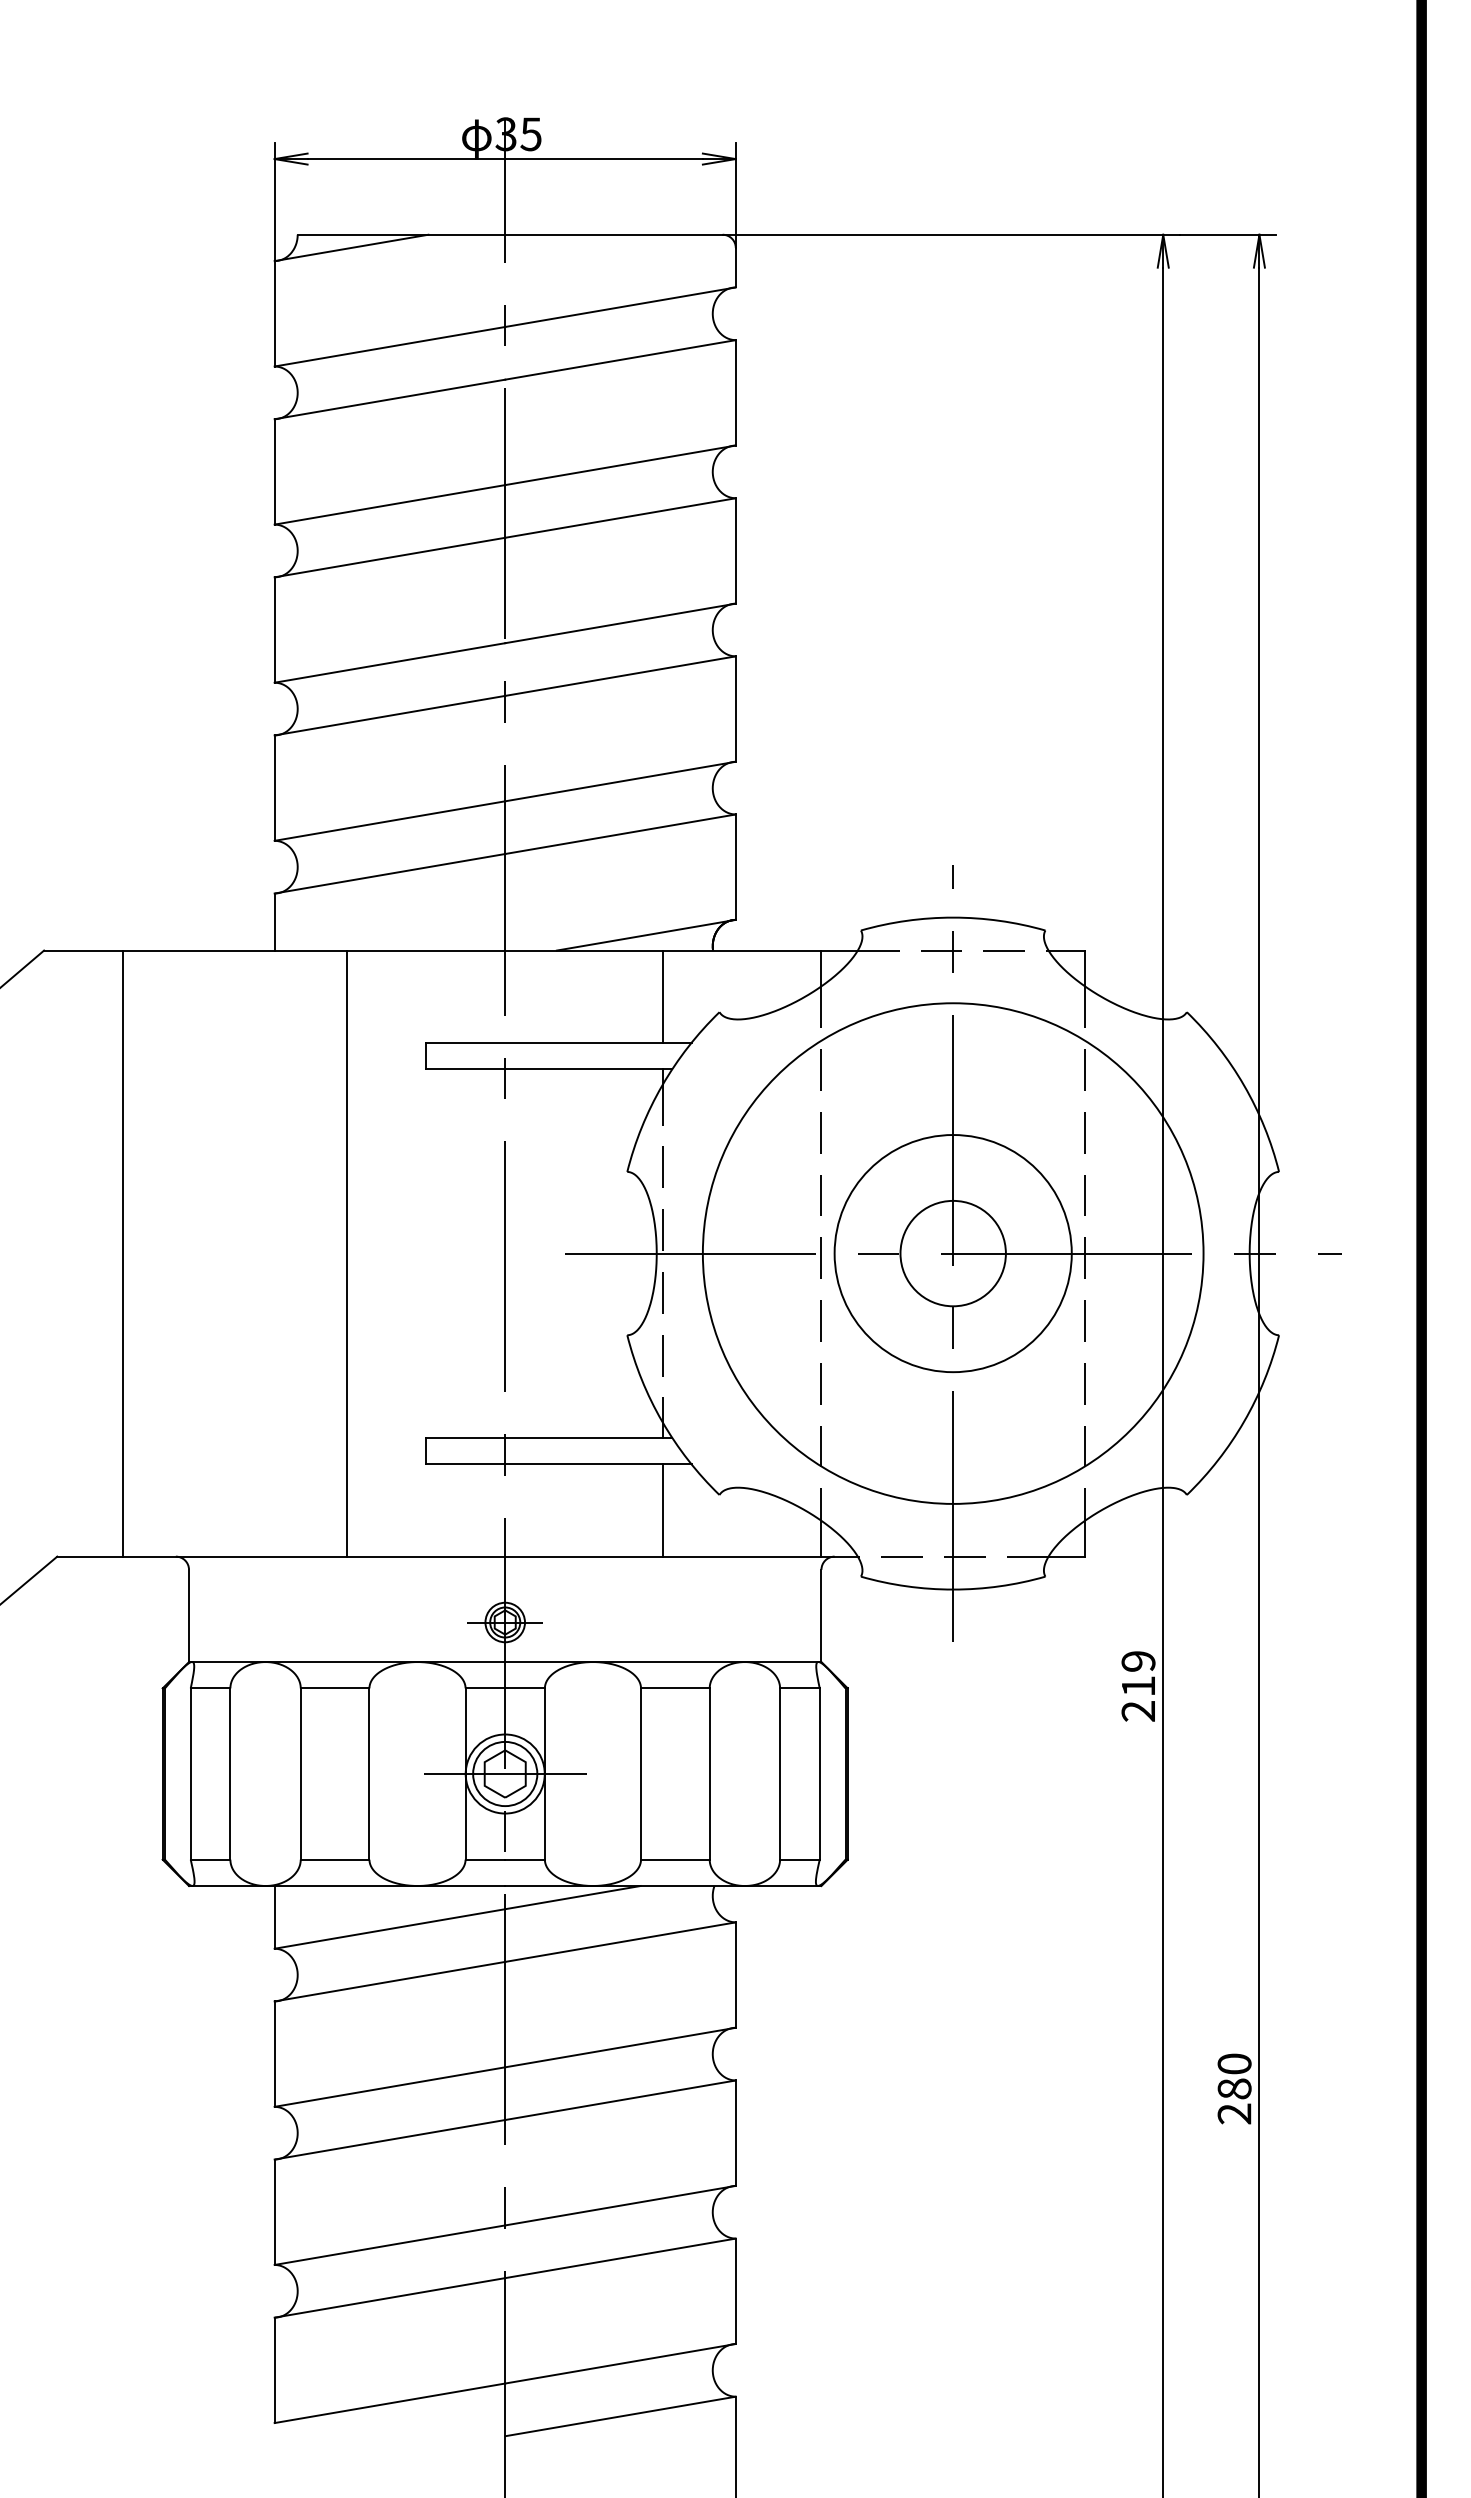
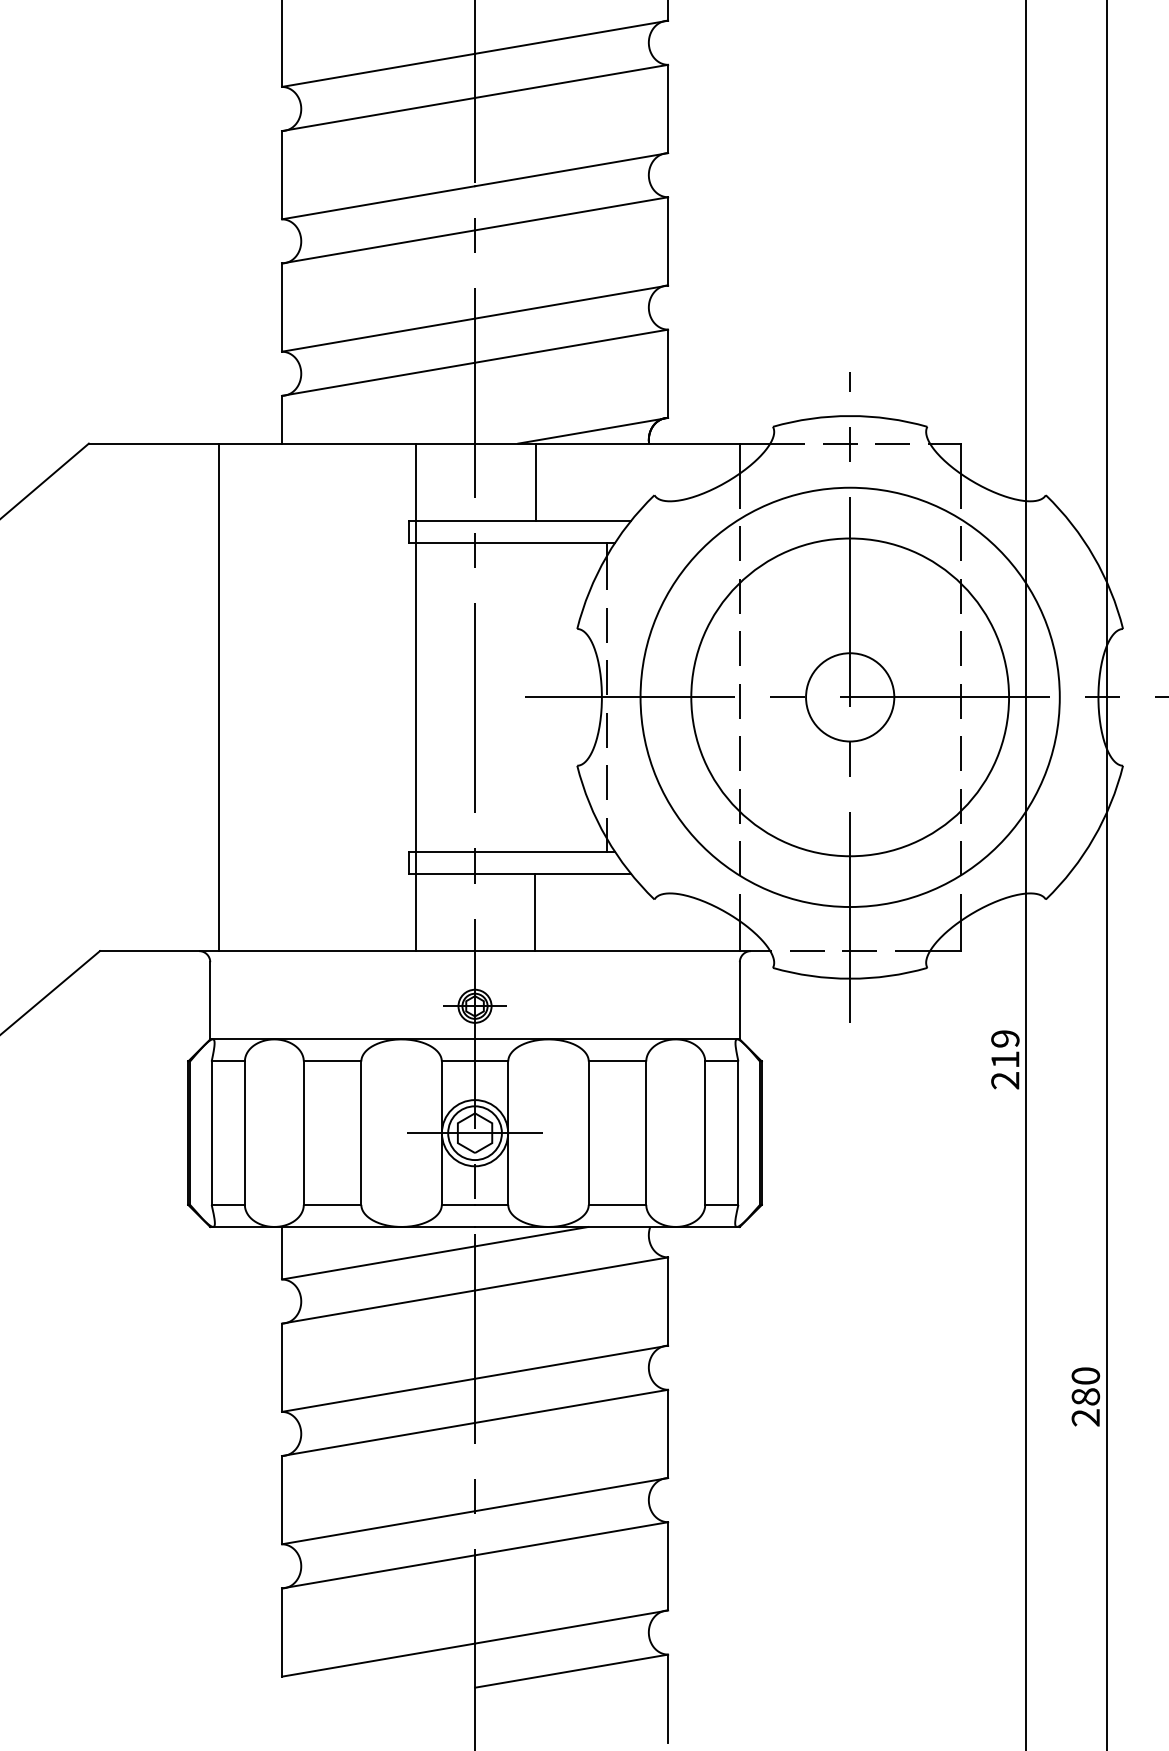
line: (663, 996) -> (536, 482), moved
line: (123, 1253) -> (219, 697), moved
line: (347, 1253) -> (415, 697), moved
circle: (952, 1253) -> (849, 697), size x1.6
line: (663, 1510) -> (535, 912), moved

